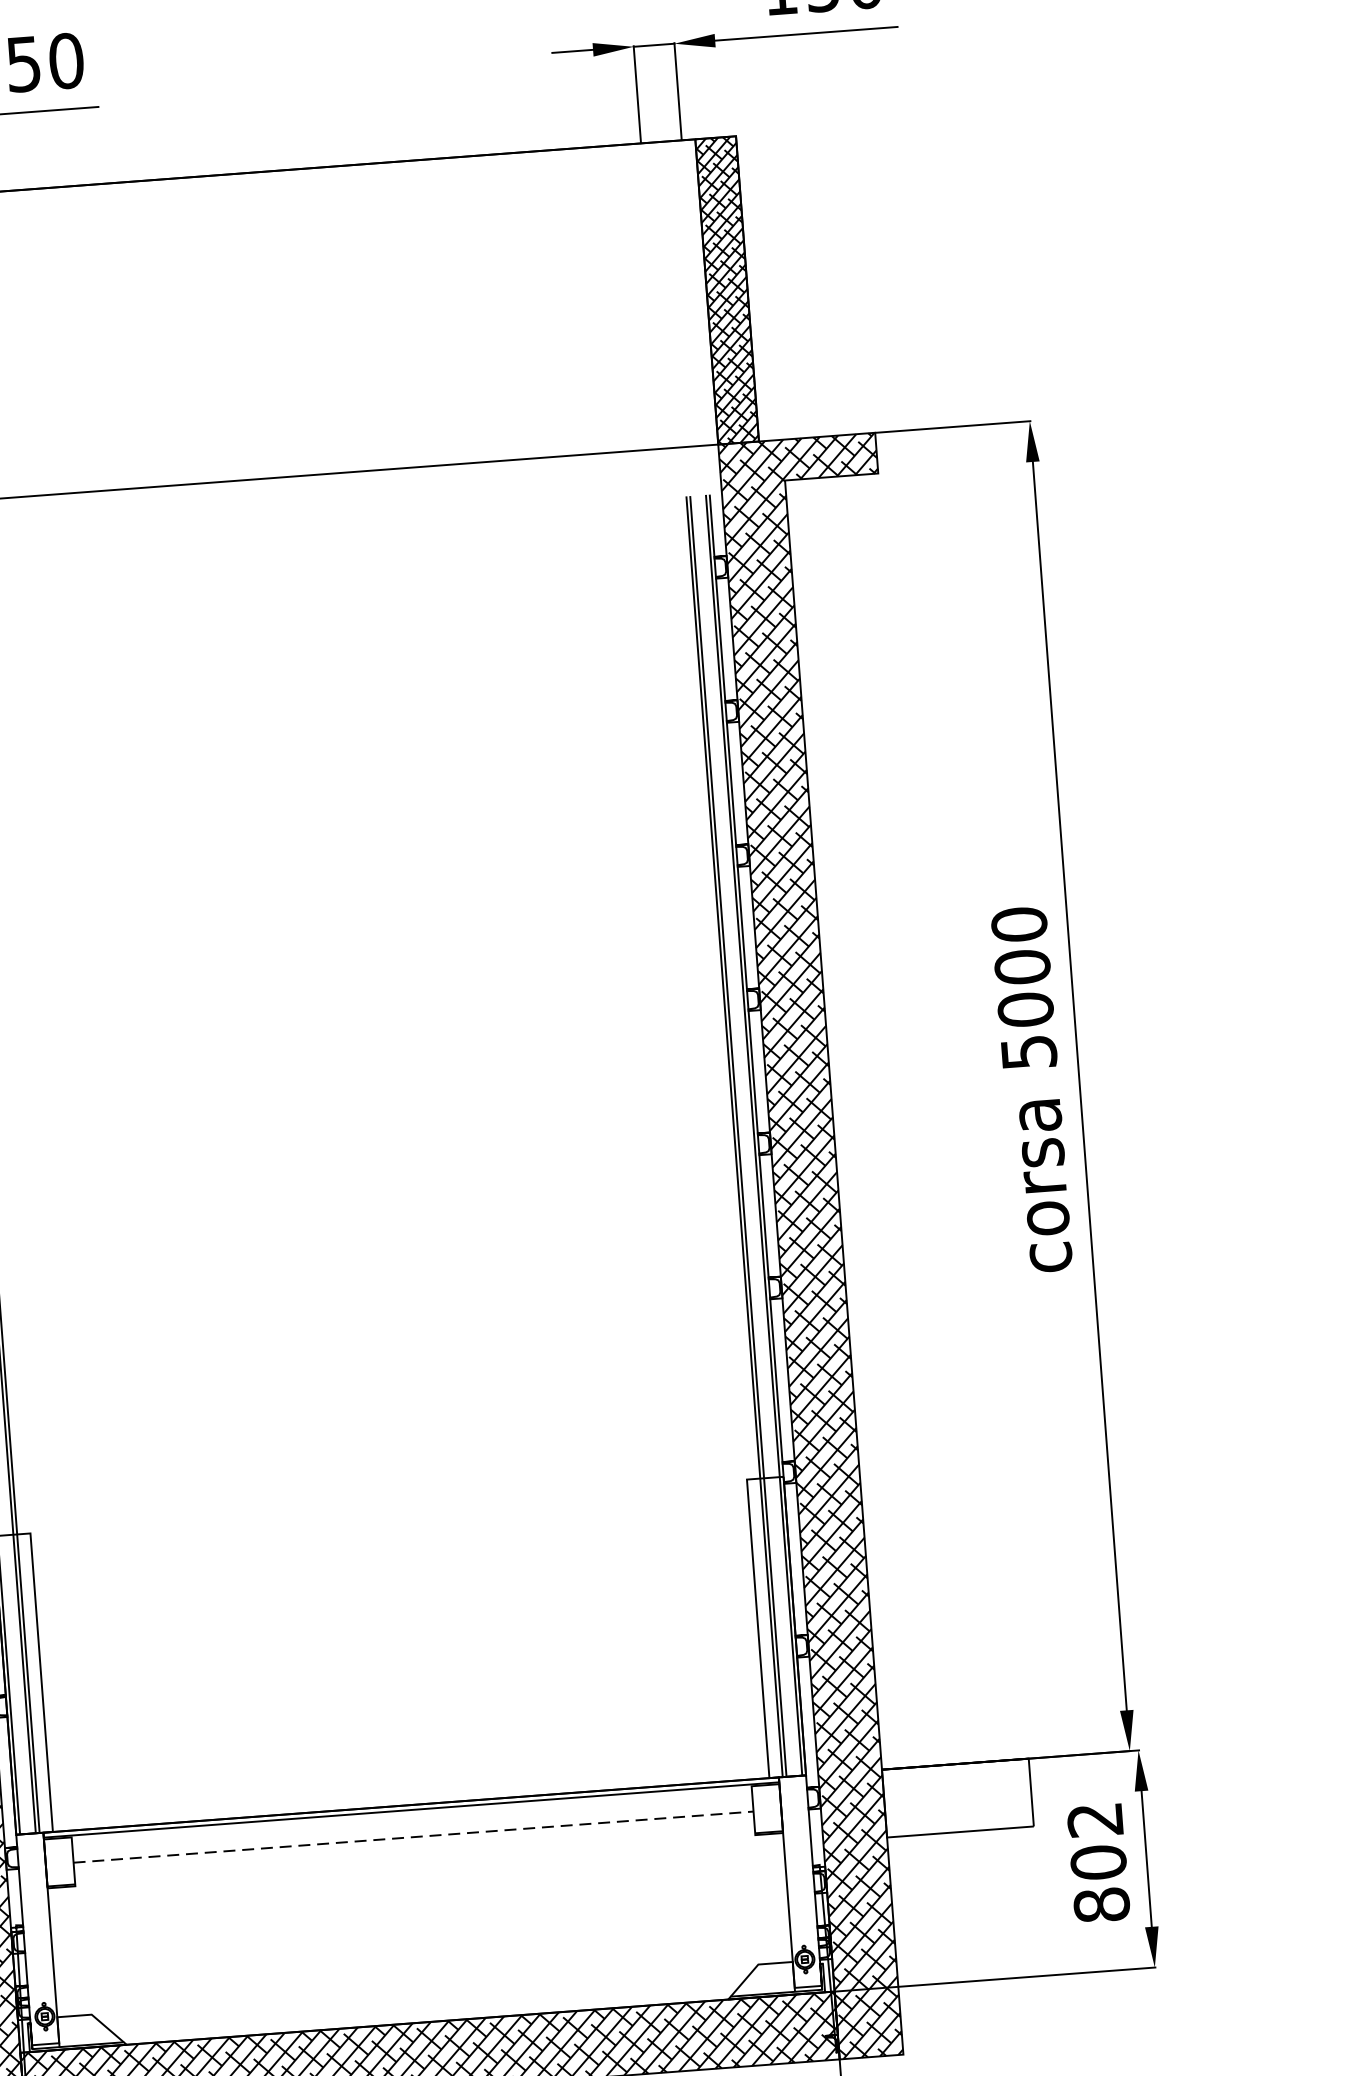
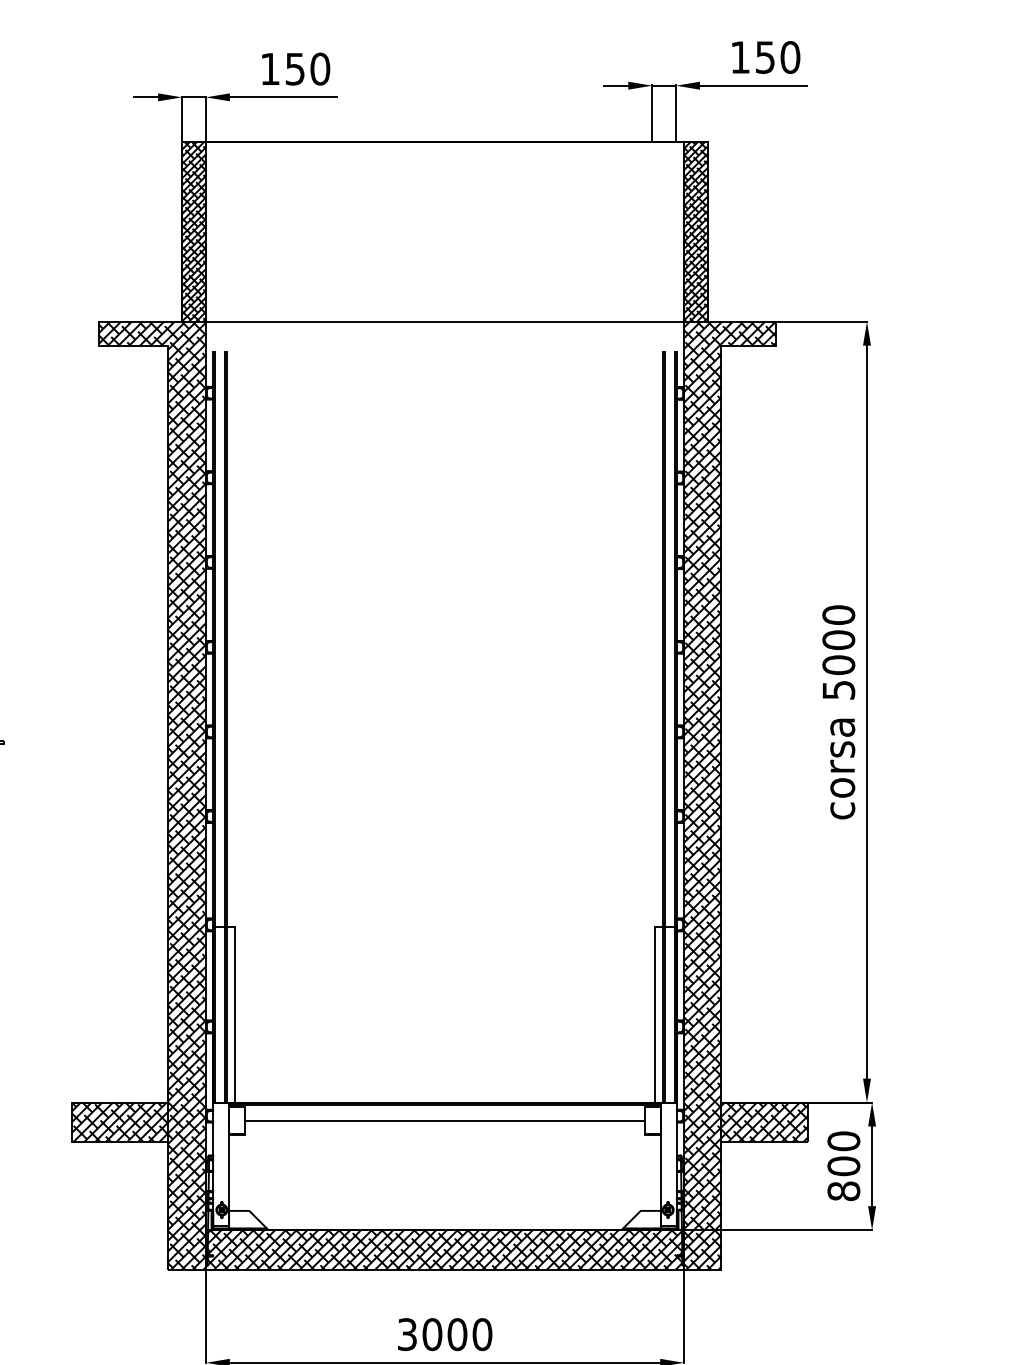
hatch: (957, 1798) -> (764, 1122), added
text: (1094, 1820) -> (843, 1141), 802 -> 800
line: (414, 1837) -> (445, 1121), dashed -> solid

